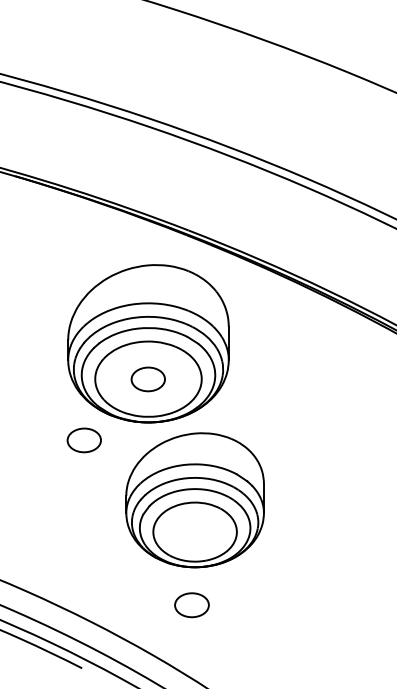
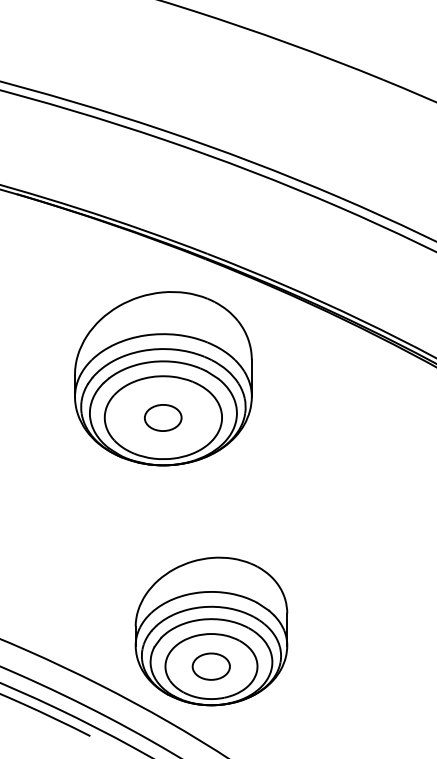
part: (83, 440) -> (91, 485), removed
part: (194, 500) -> (210, 631), moved

